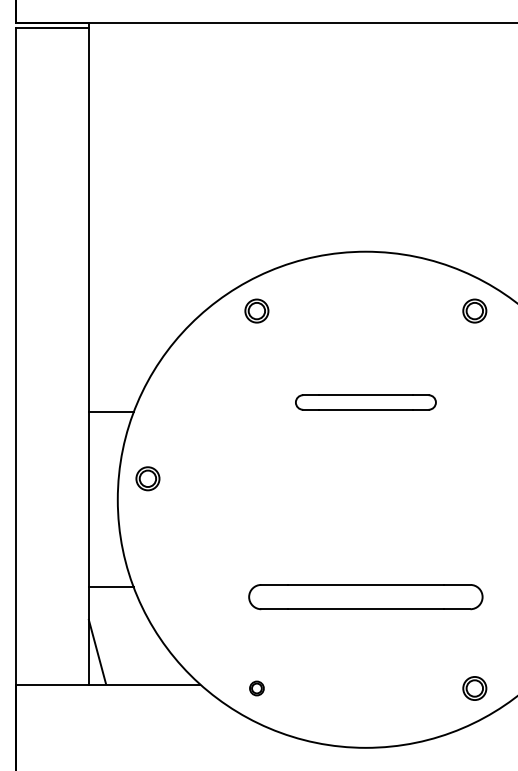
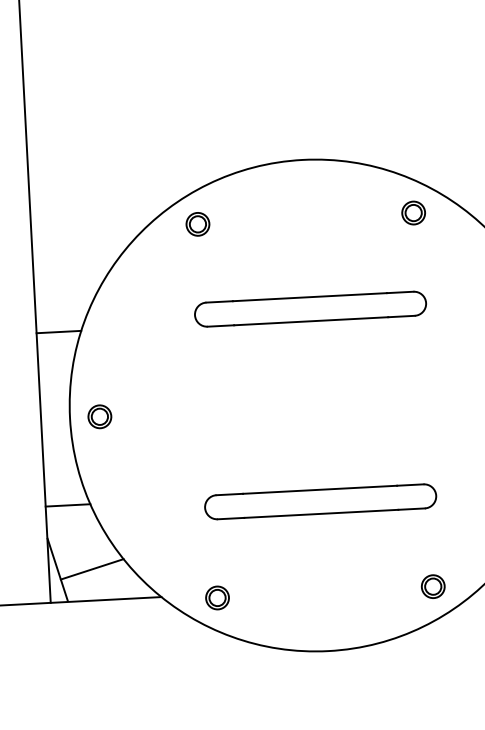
part: (365, 402) -> (310, 309), size x1.67
part: (147, 478) -> (99, 416), moved
line: (132, 652) -> (92, 568), added
part: (256, 688) -> (217, 597), size x1.67

